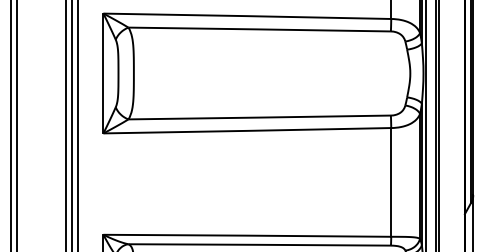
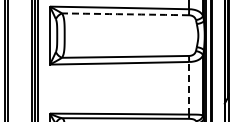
arc: (259, 29) -> (125, 14), solid -> dashed
line: (391, 180) -> (189, 87), solid -> dashed

